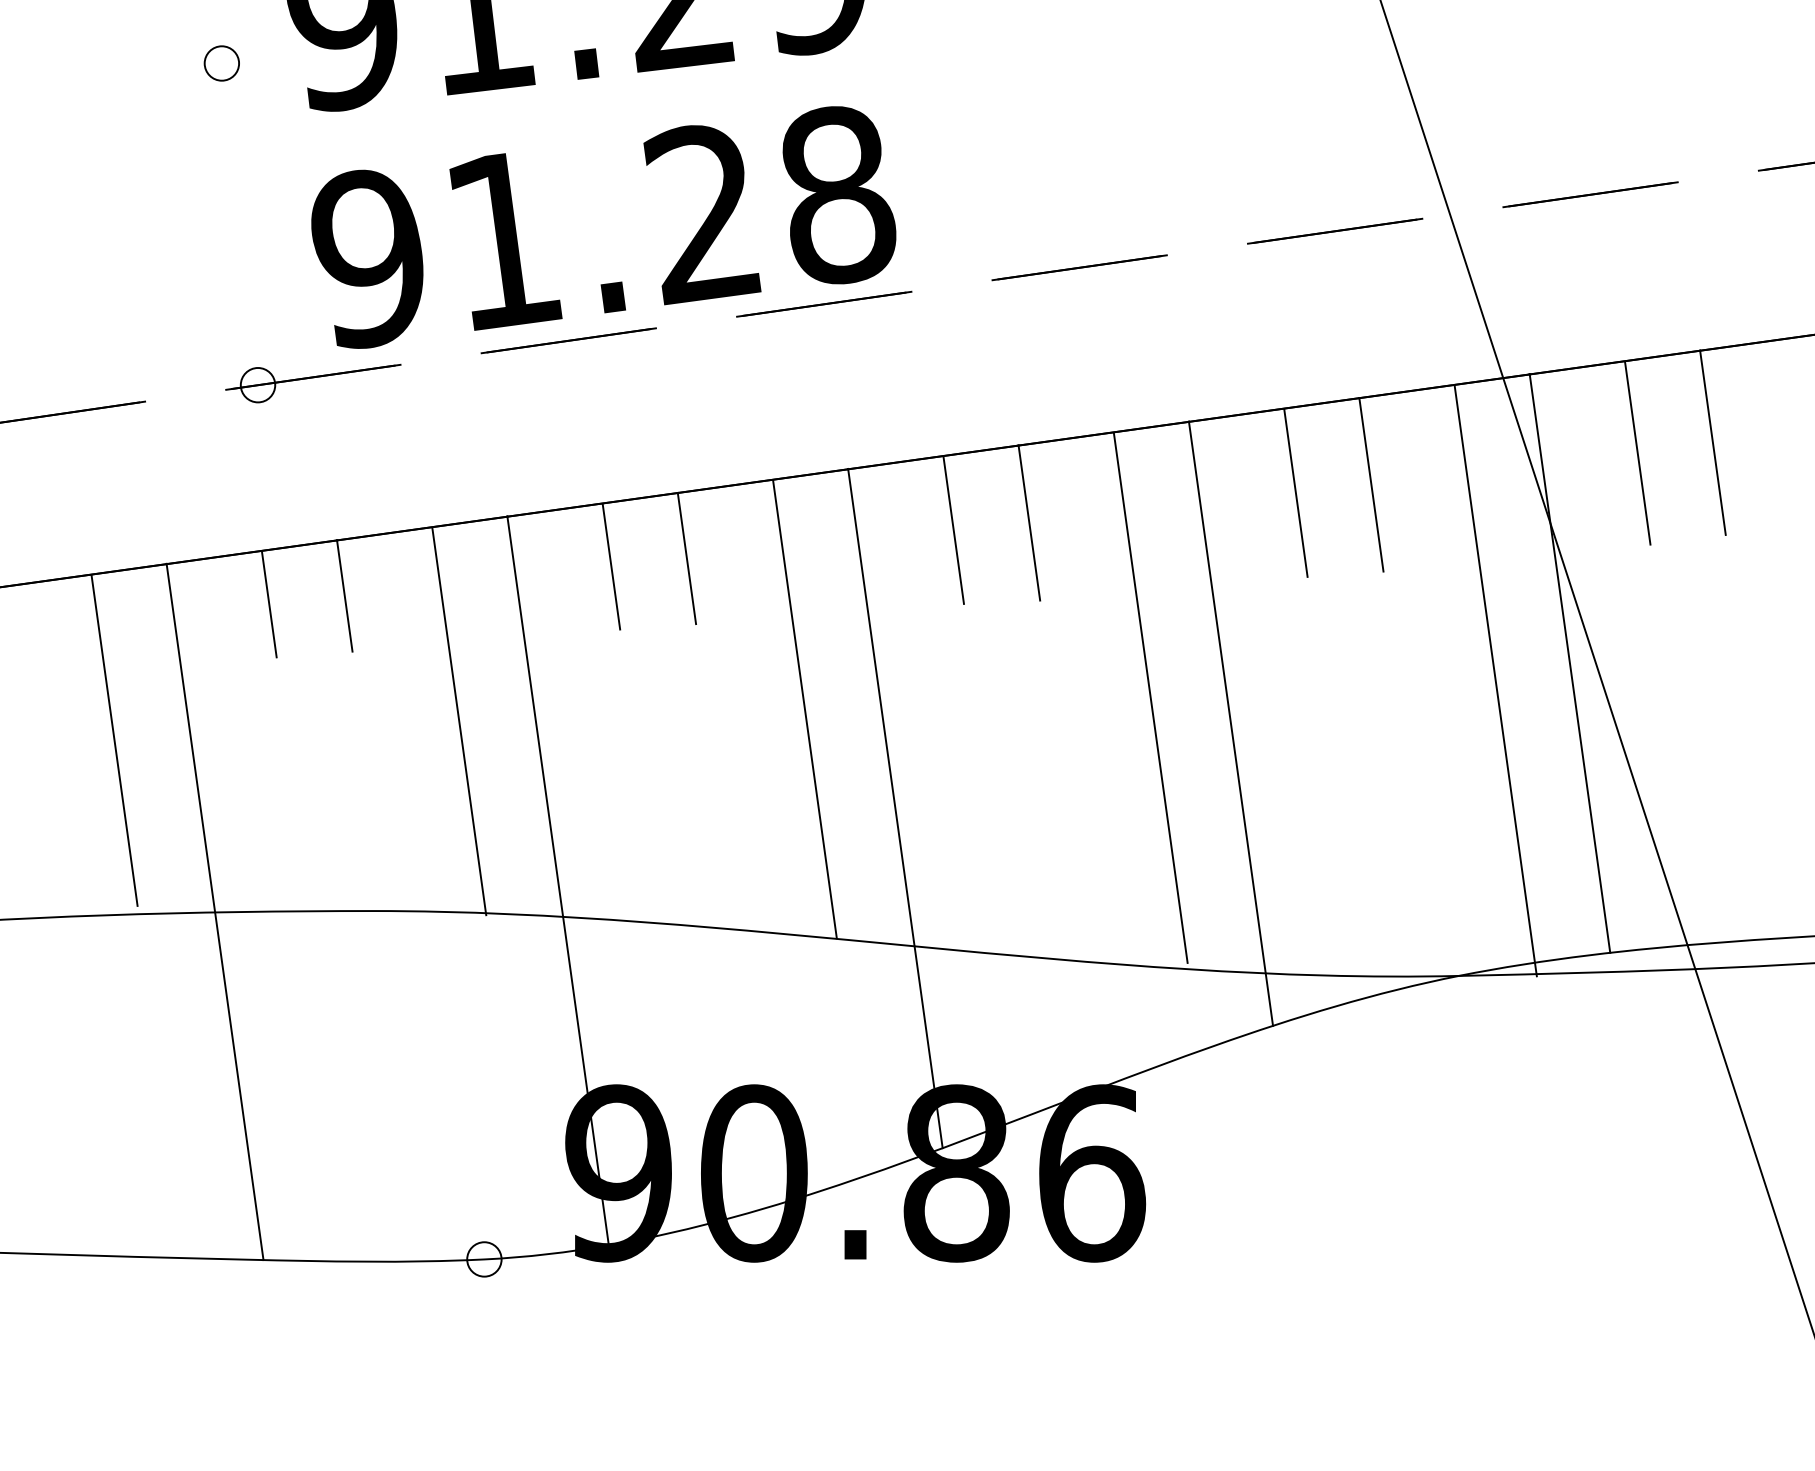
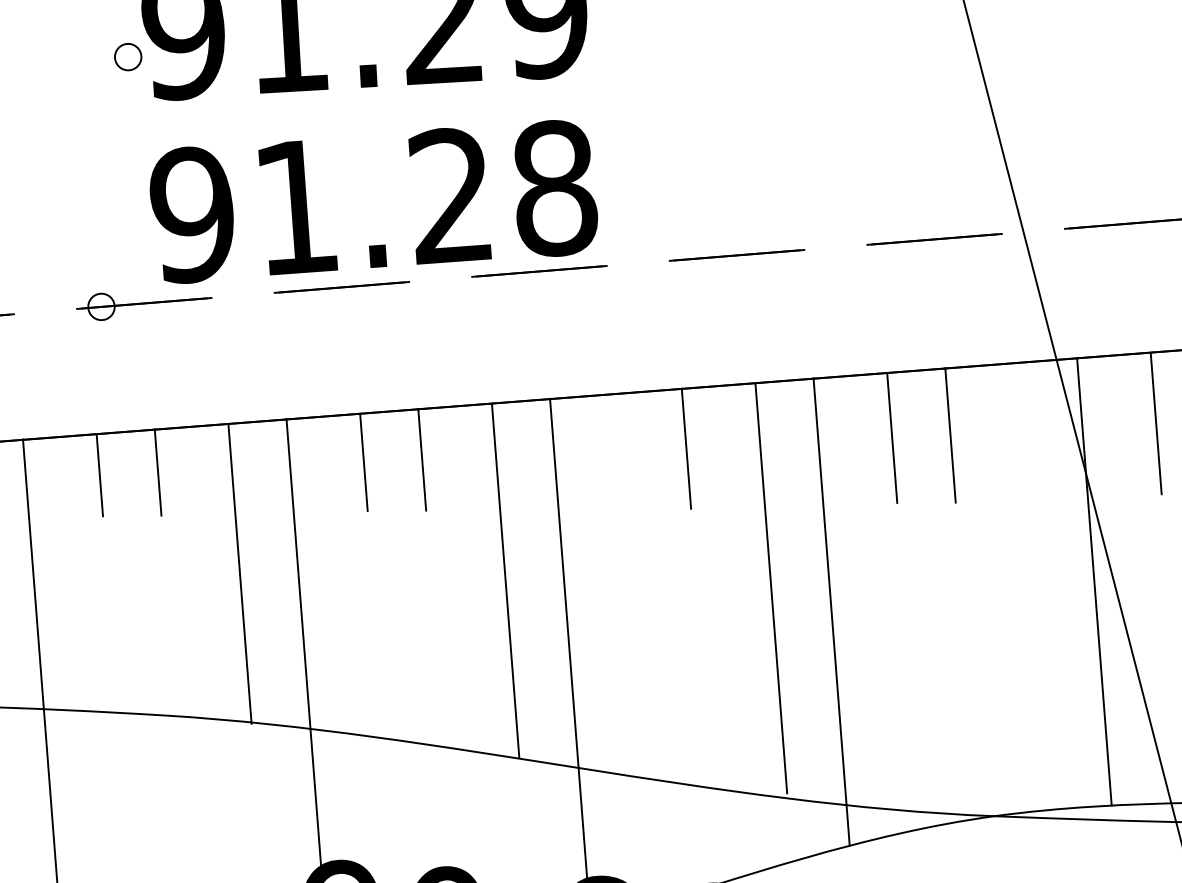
part: (221, 63) -> (127, 57), moved
line: (953, 530) -> (627, 450), removed
line: (1495, 680) -> (1036, 591), removed

